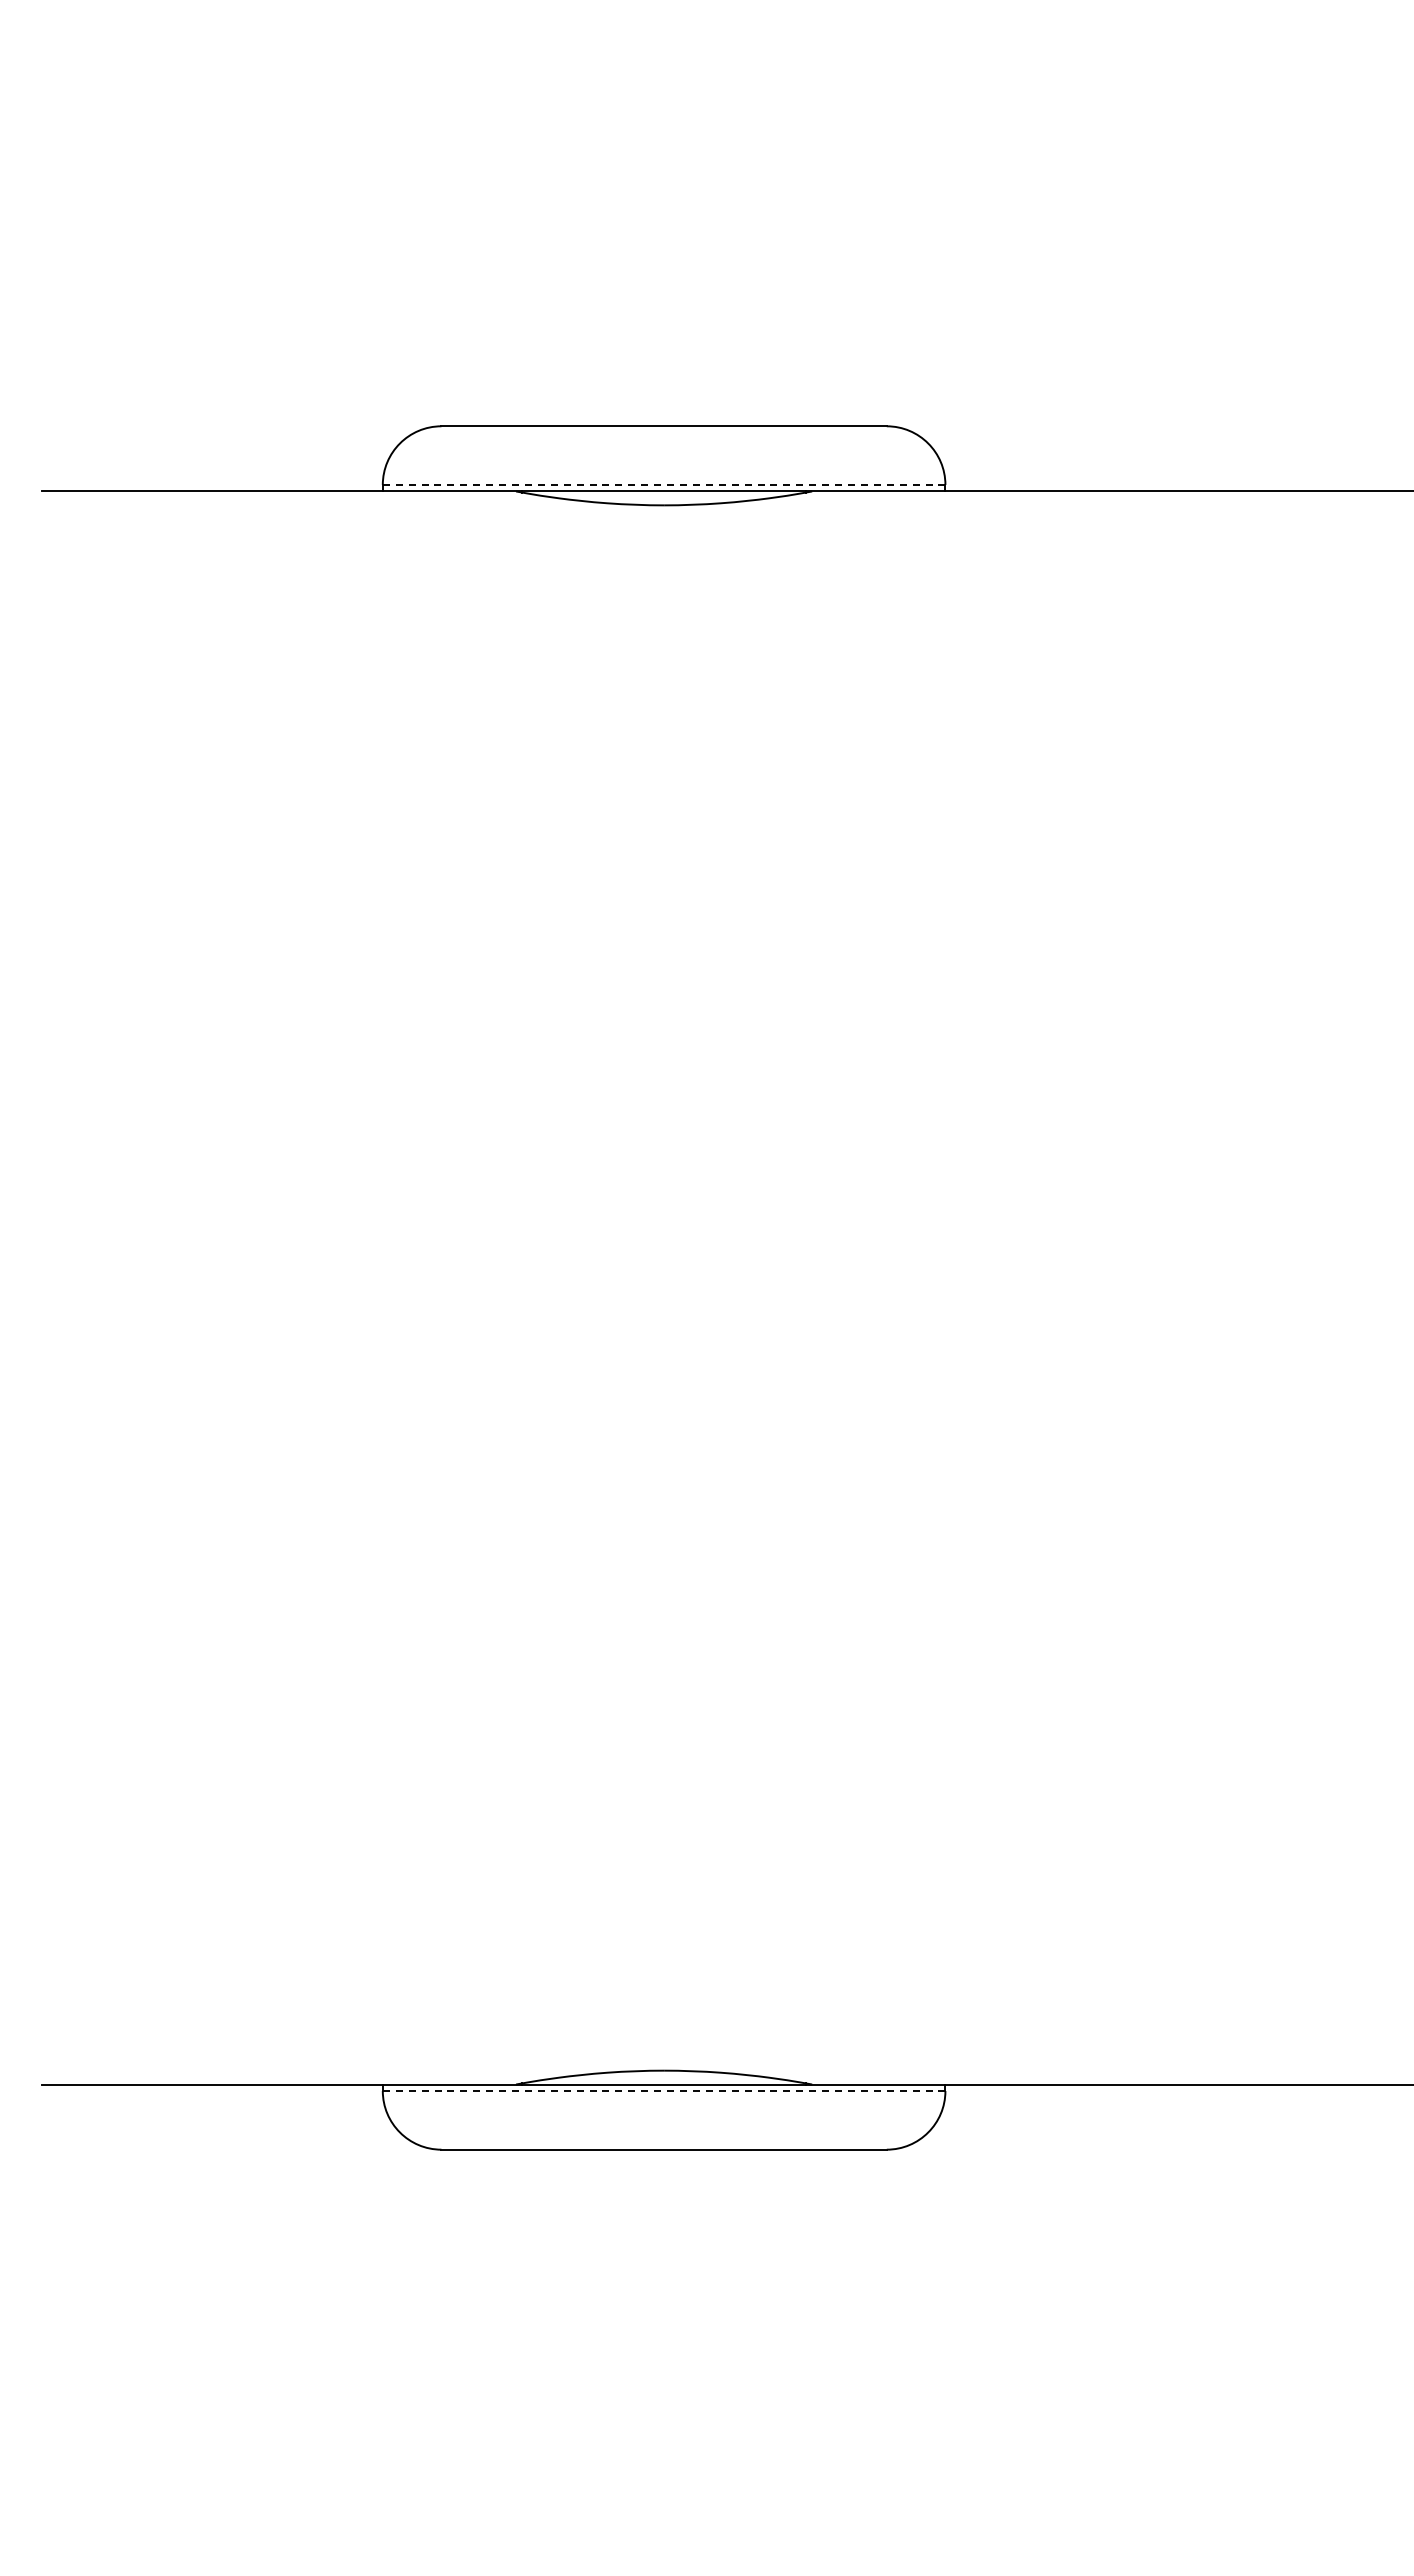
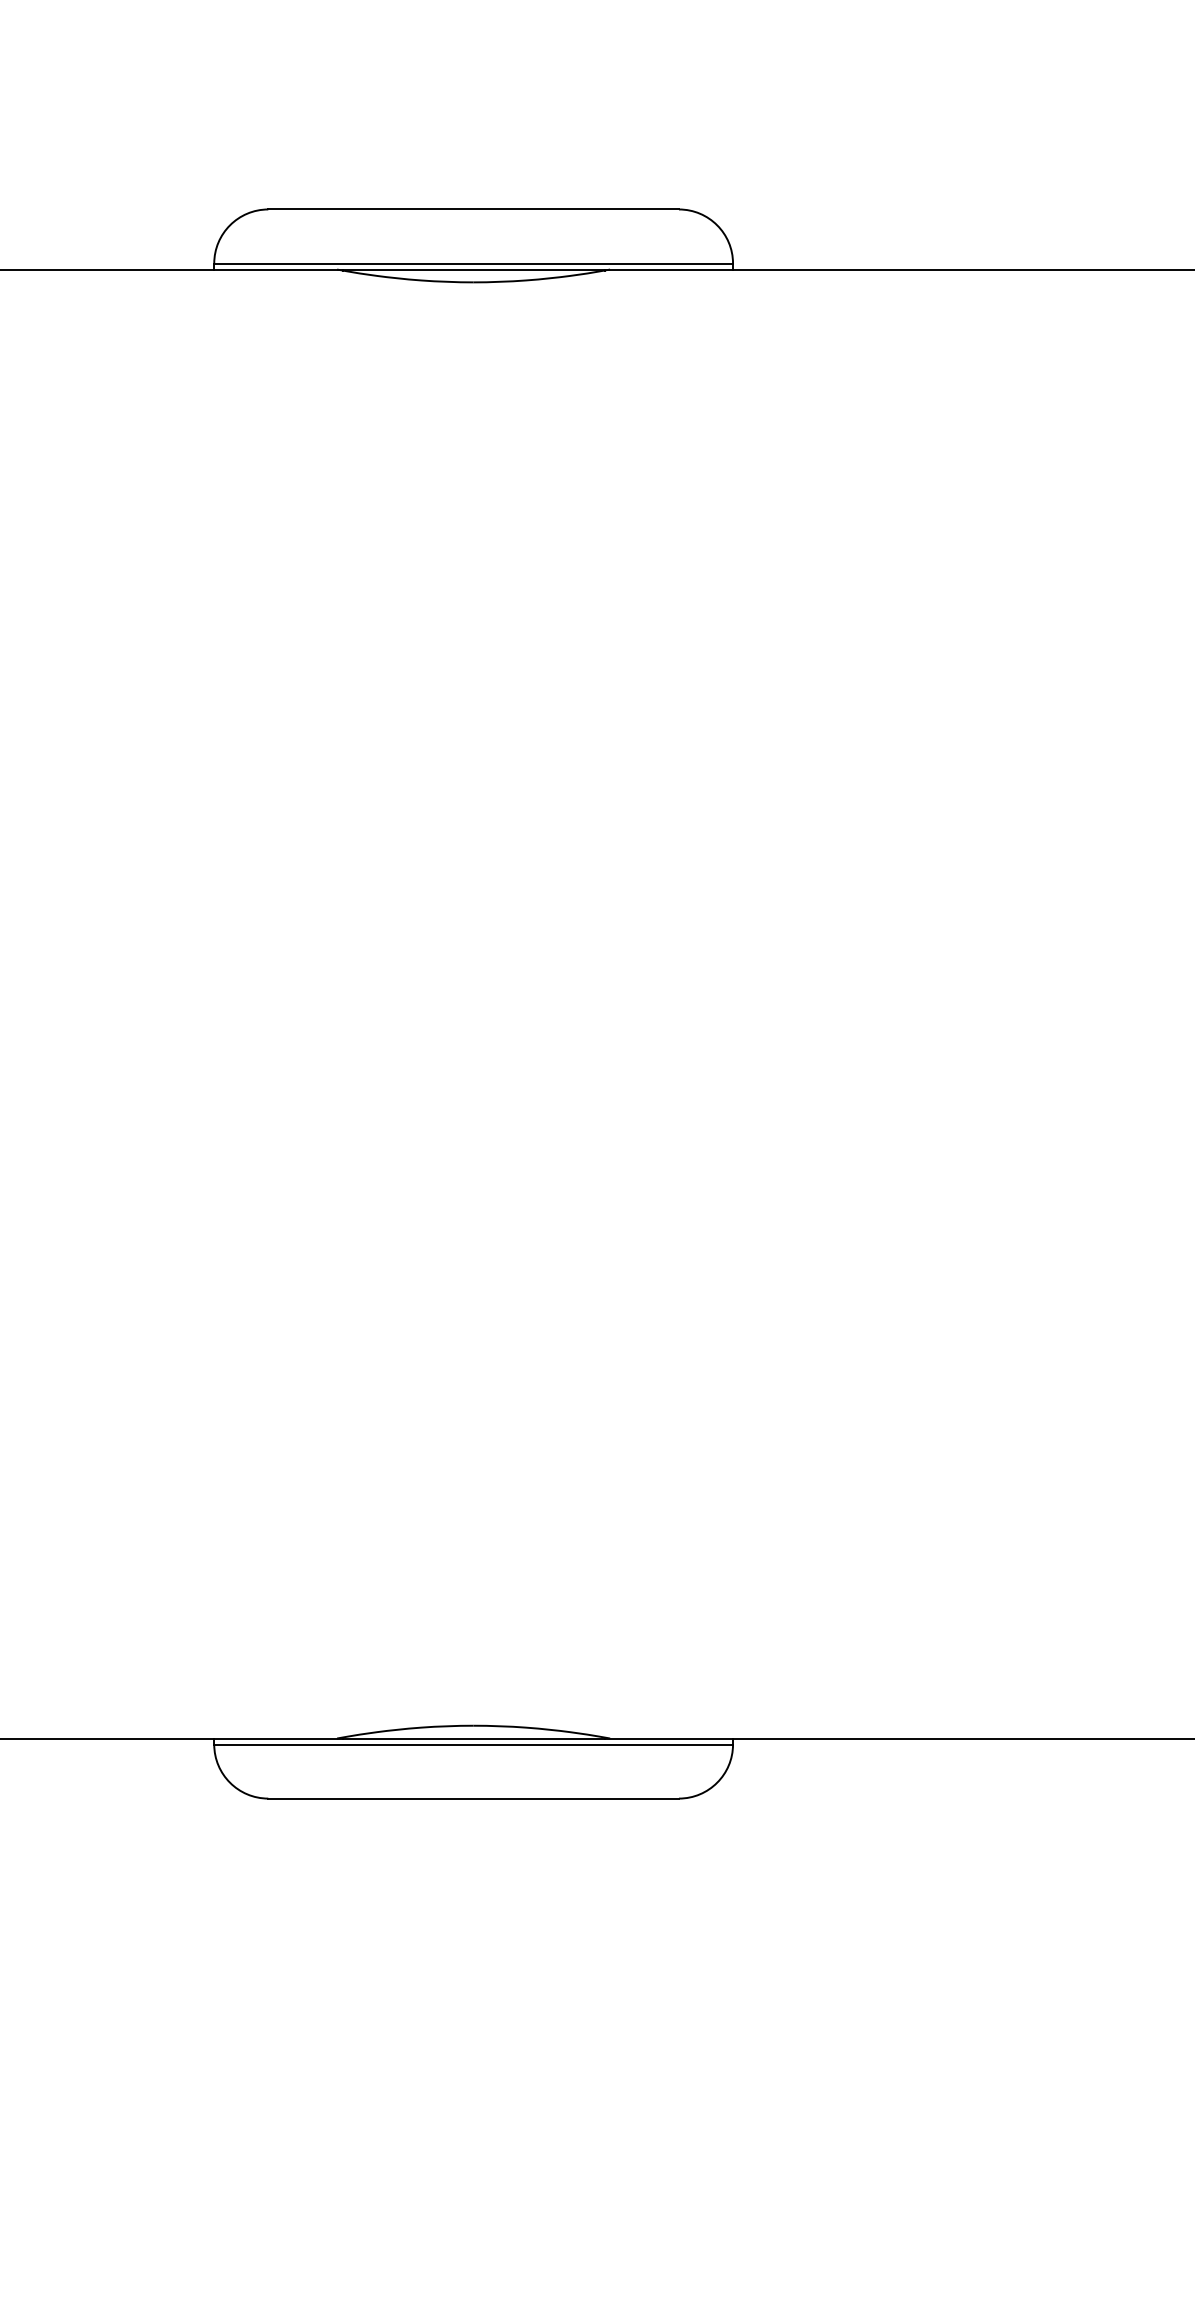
line: (663, 484) -> (473, 263), dashed -> solid
line: (664, 2091) -> (473, 1744), dashed -> solid

